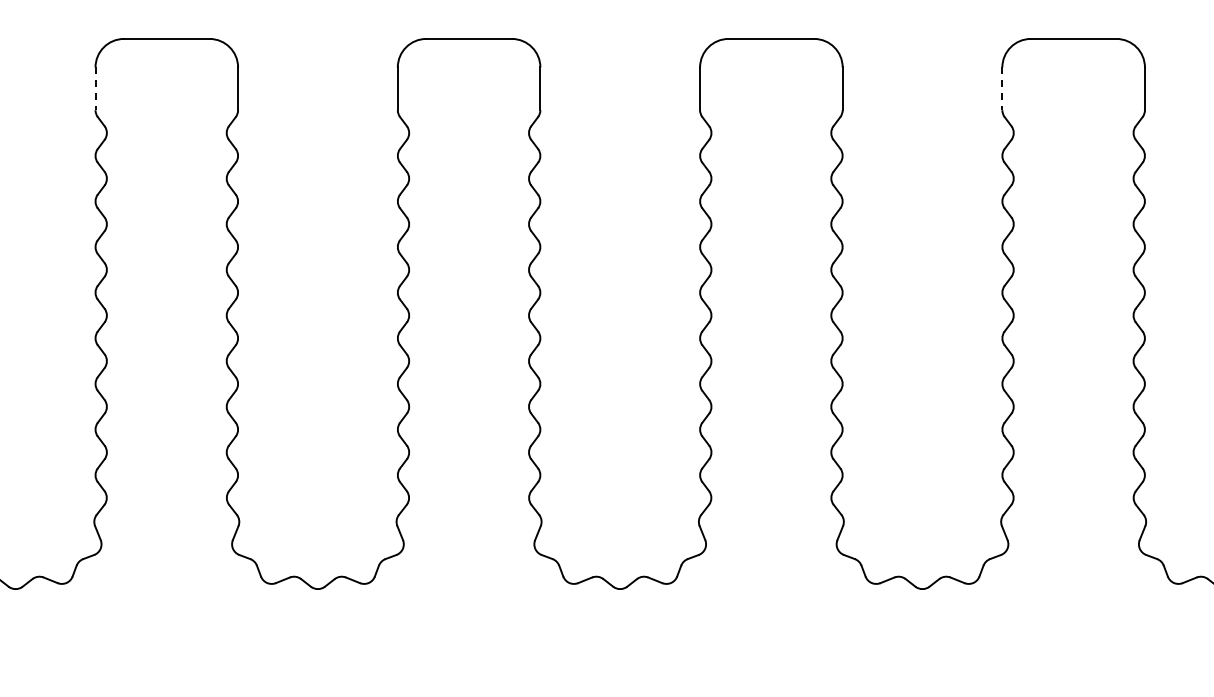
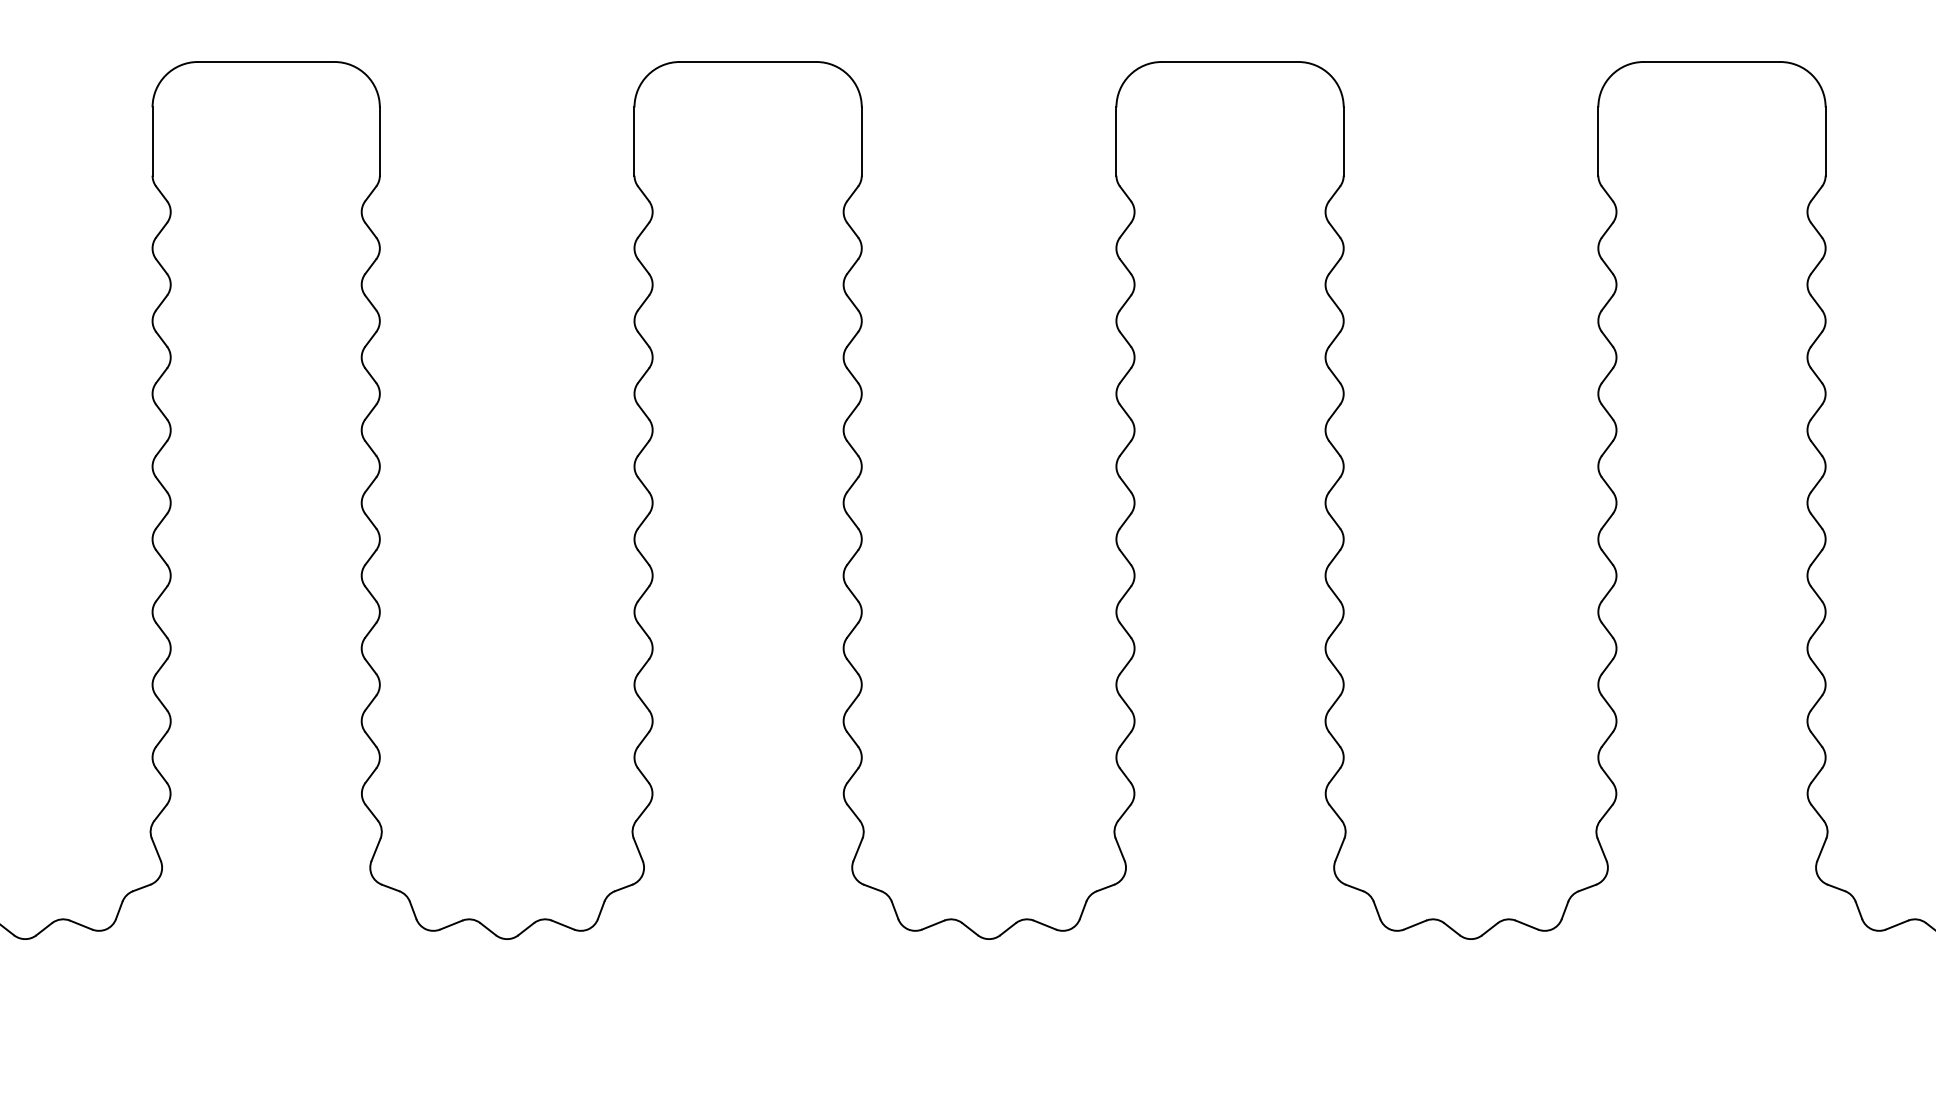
line: (95, 89) -> (152, 142), dashed -> solid
line: (1002, 89) -> (1598, 142), dashed -> solid

